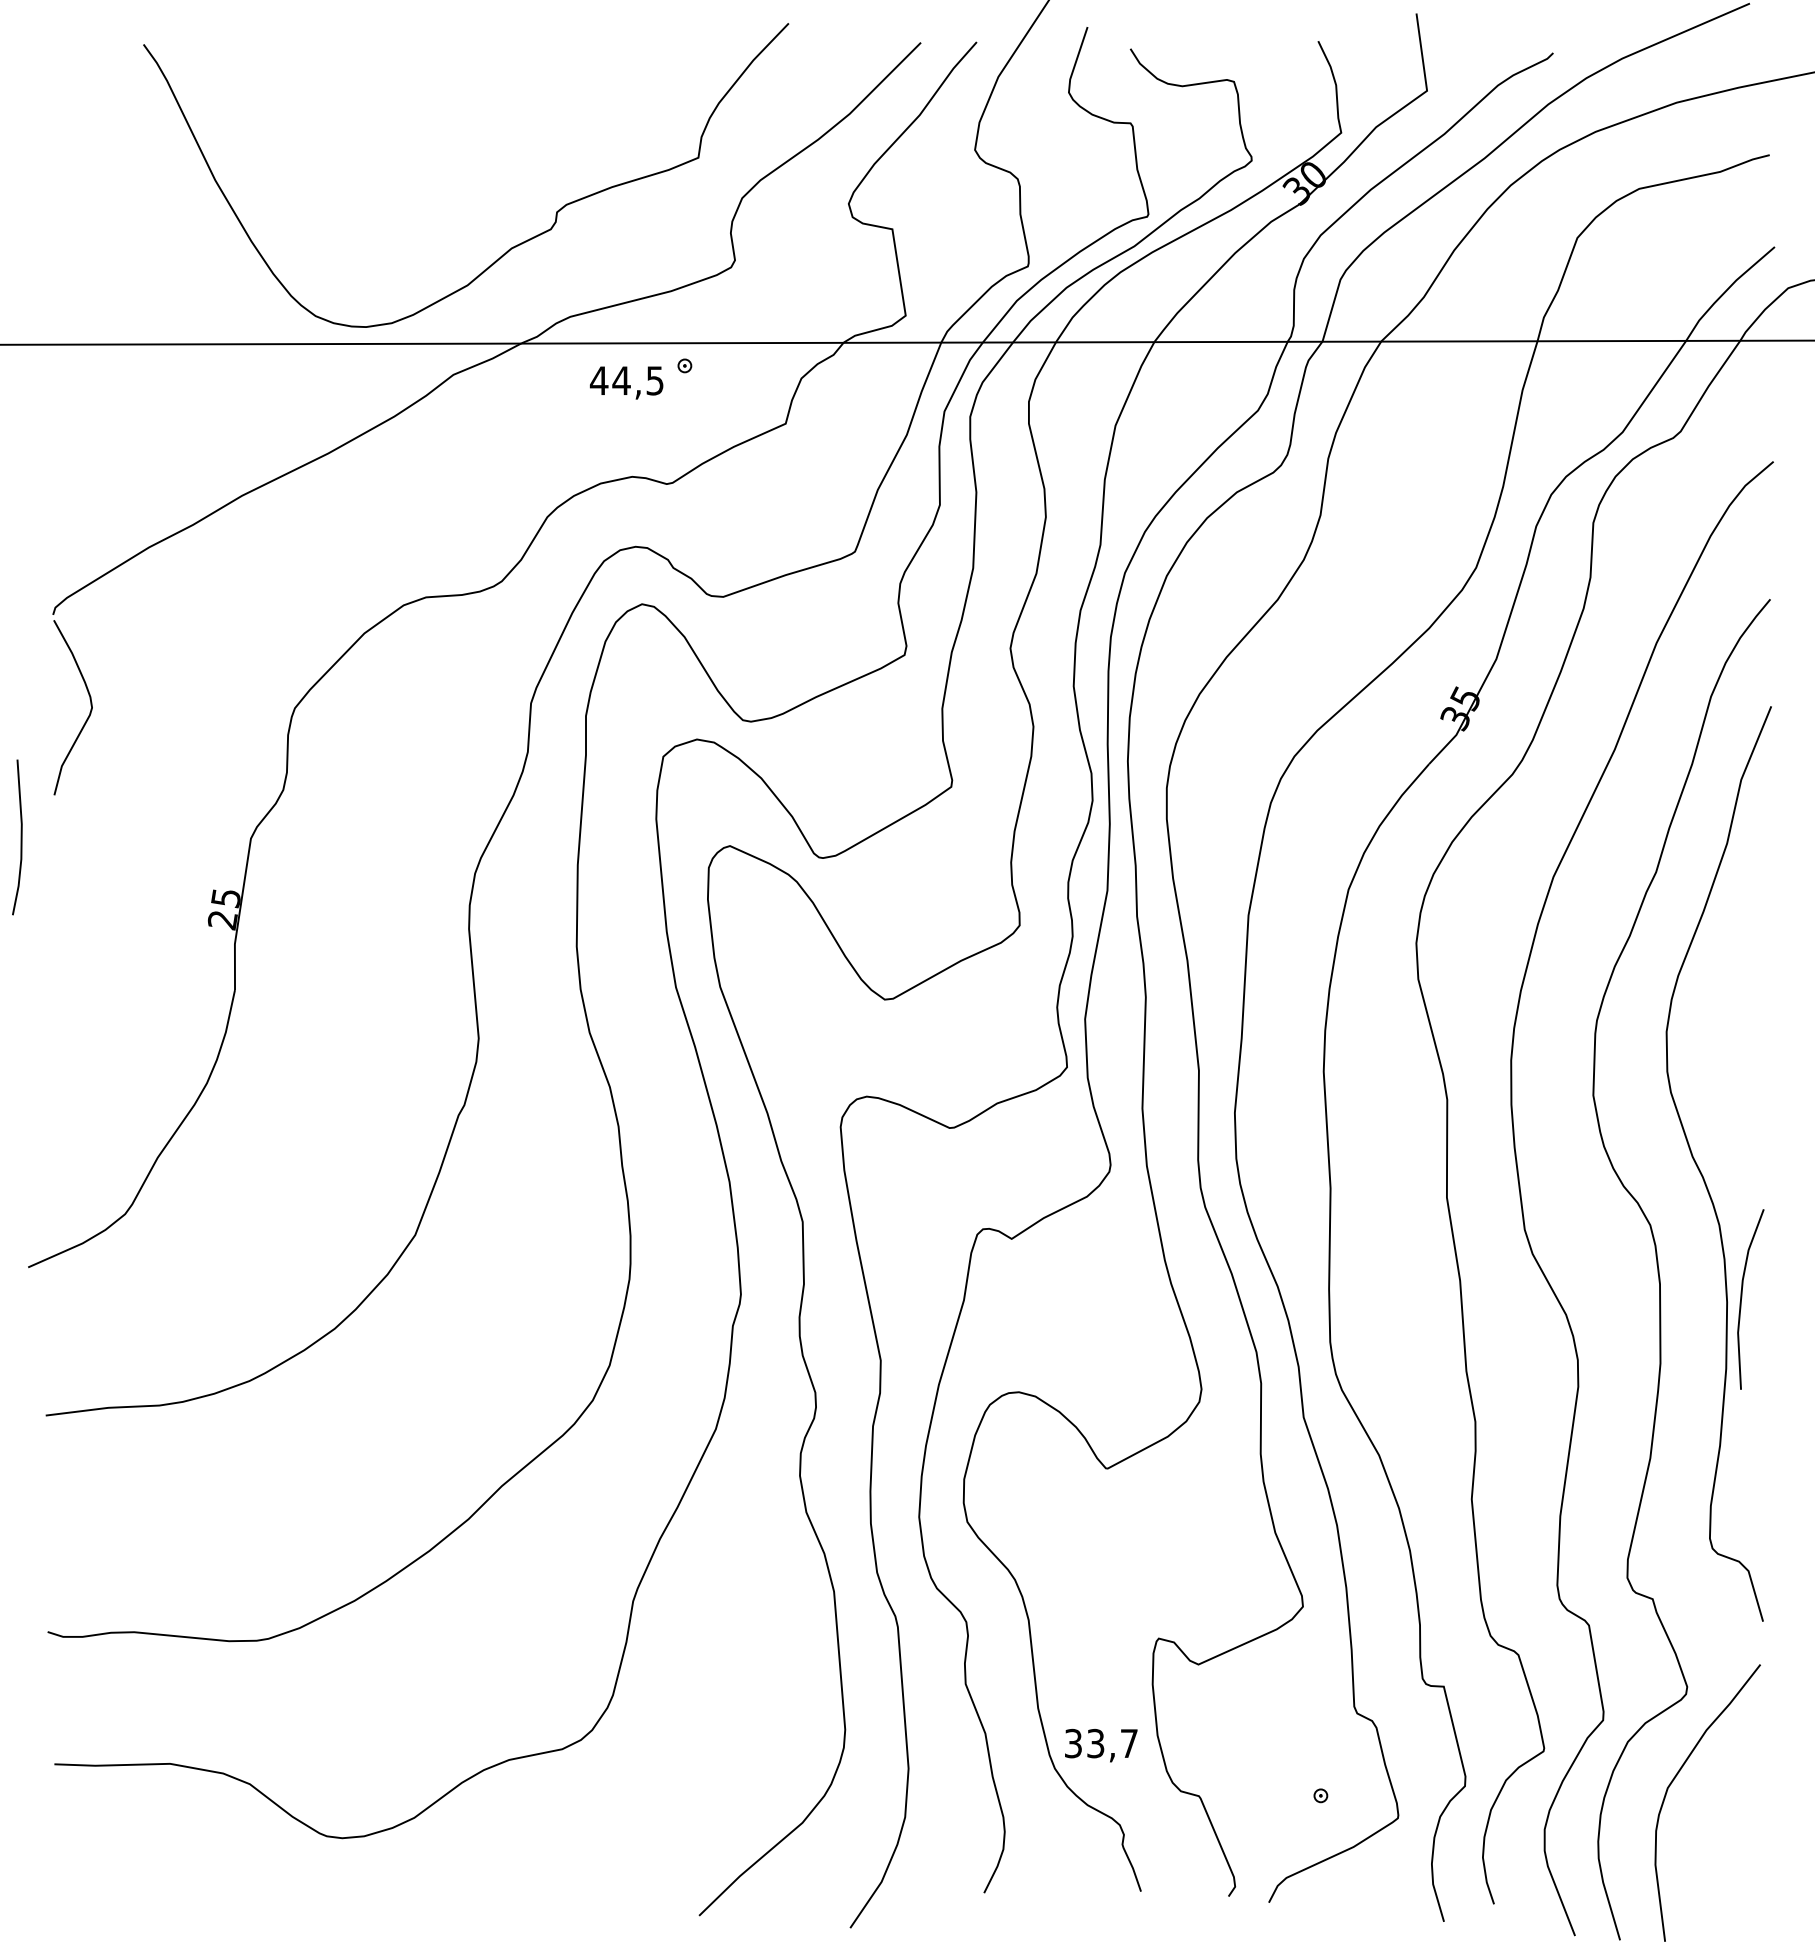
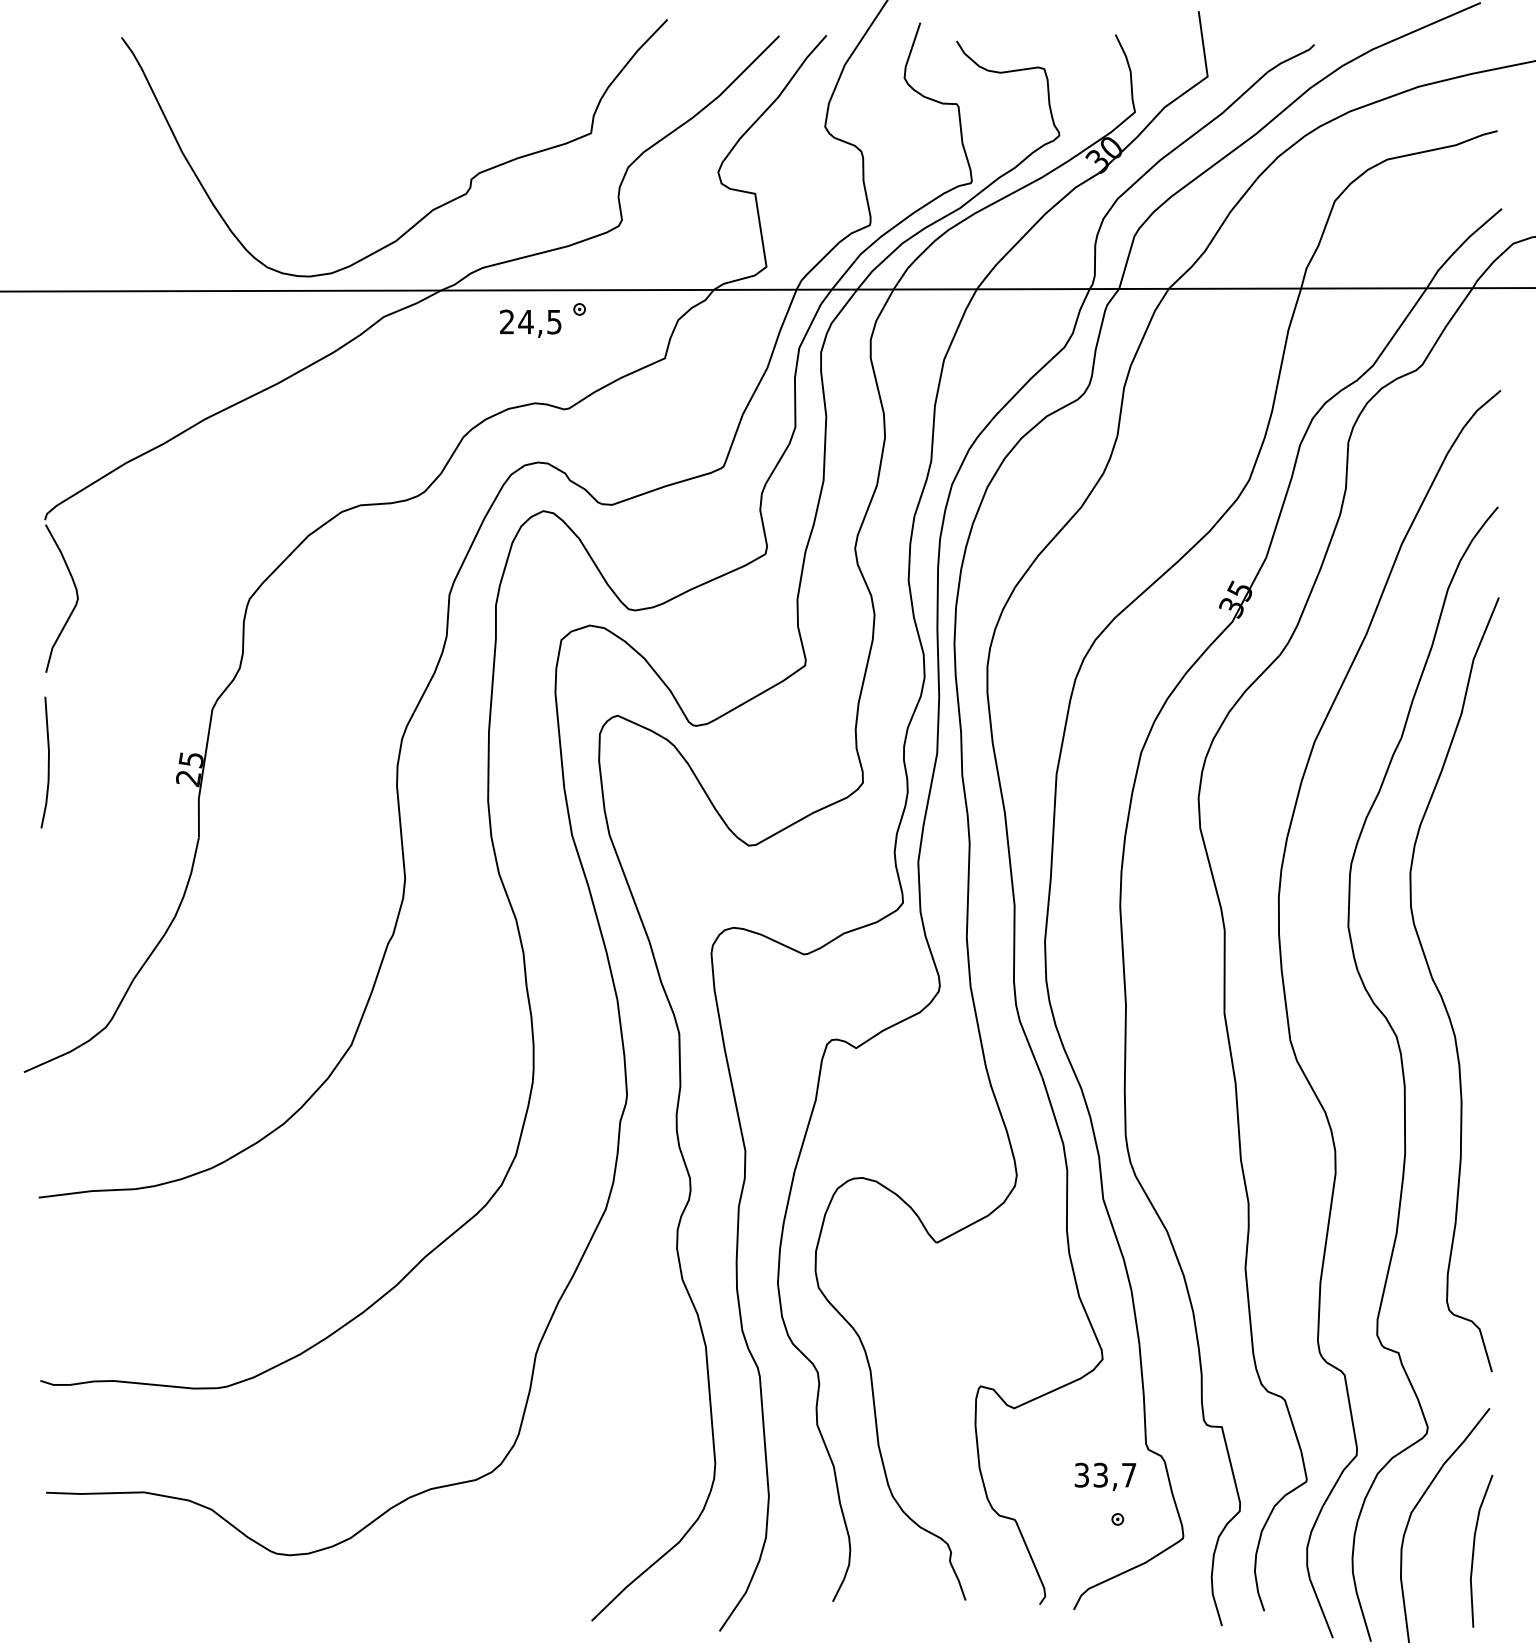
text: (598, 380) -> (506, 321), 44,5 -> 24,5
line: (20, 837) -> (47, 762), moved
line: (1742, 1297) -> (1474, 1549), moved
text: (1101, 1745) -> (1105, 1476), moved

